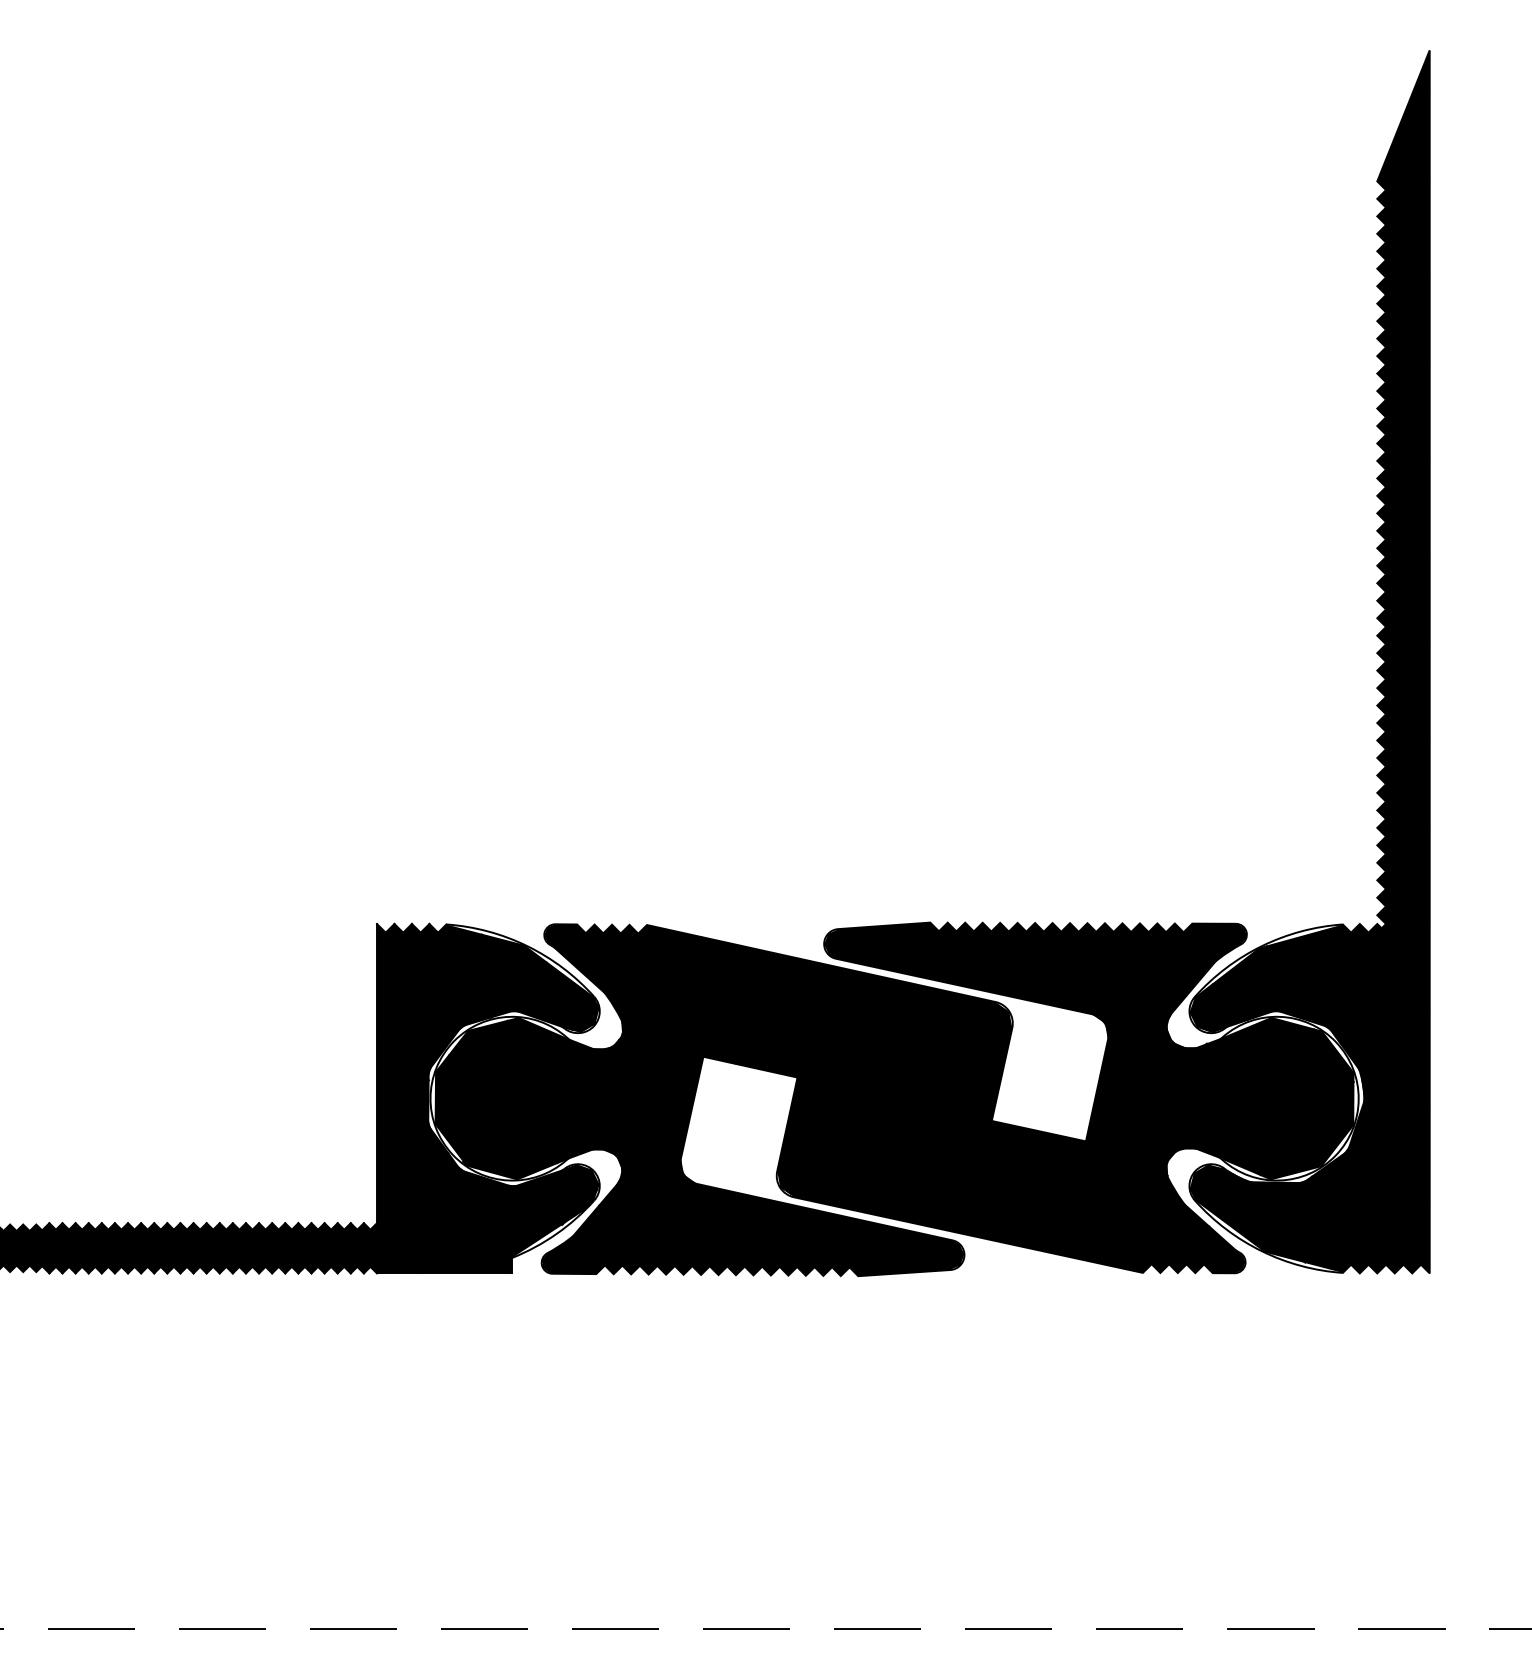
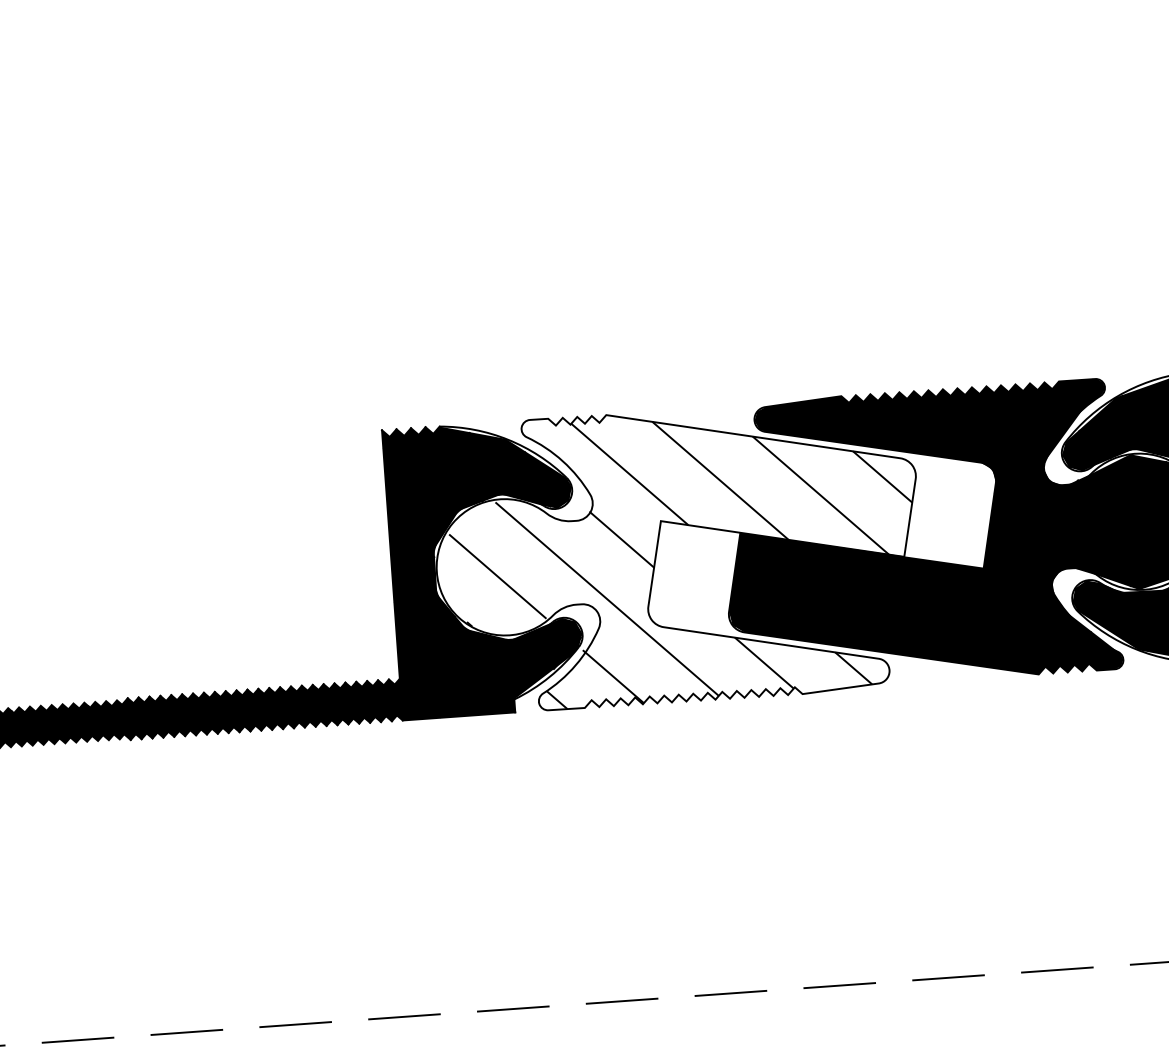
fill: (723, 1100) -> (680, 556), removed

